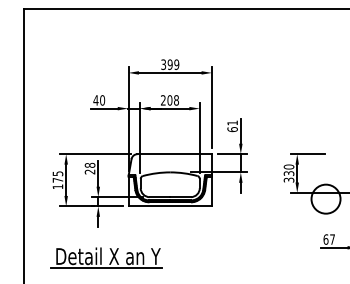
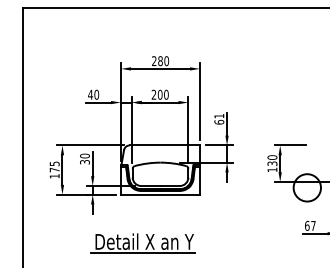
text: (170, 64) -> (160, 60), 399 -> 280
text: (176, 100) -> (166, 94), 208 -> 200
text: (90, 168) -> (85, 158), 28 -> 30
text: (288, 179) -> (271, 169), 330 -> 130
part: (106, 257) -> (142, 242), moved

